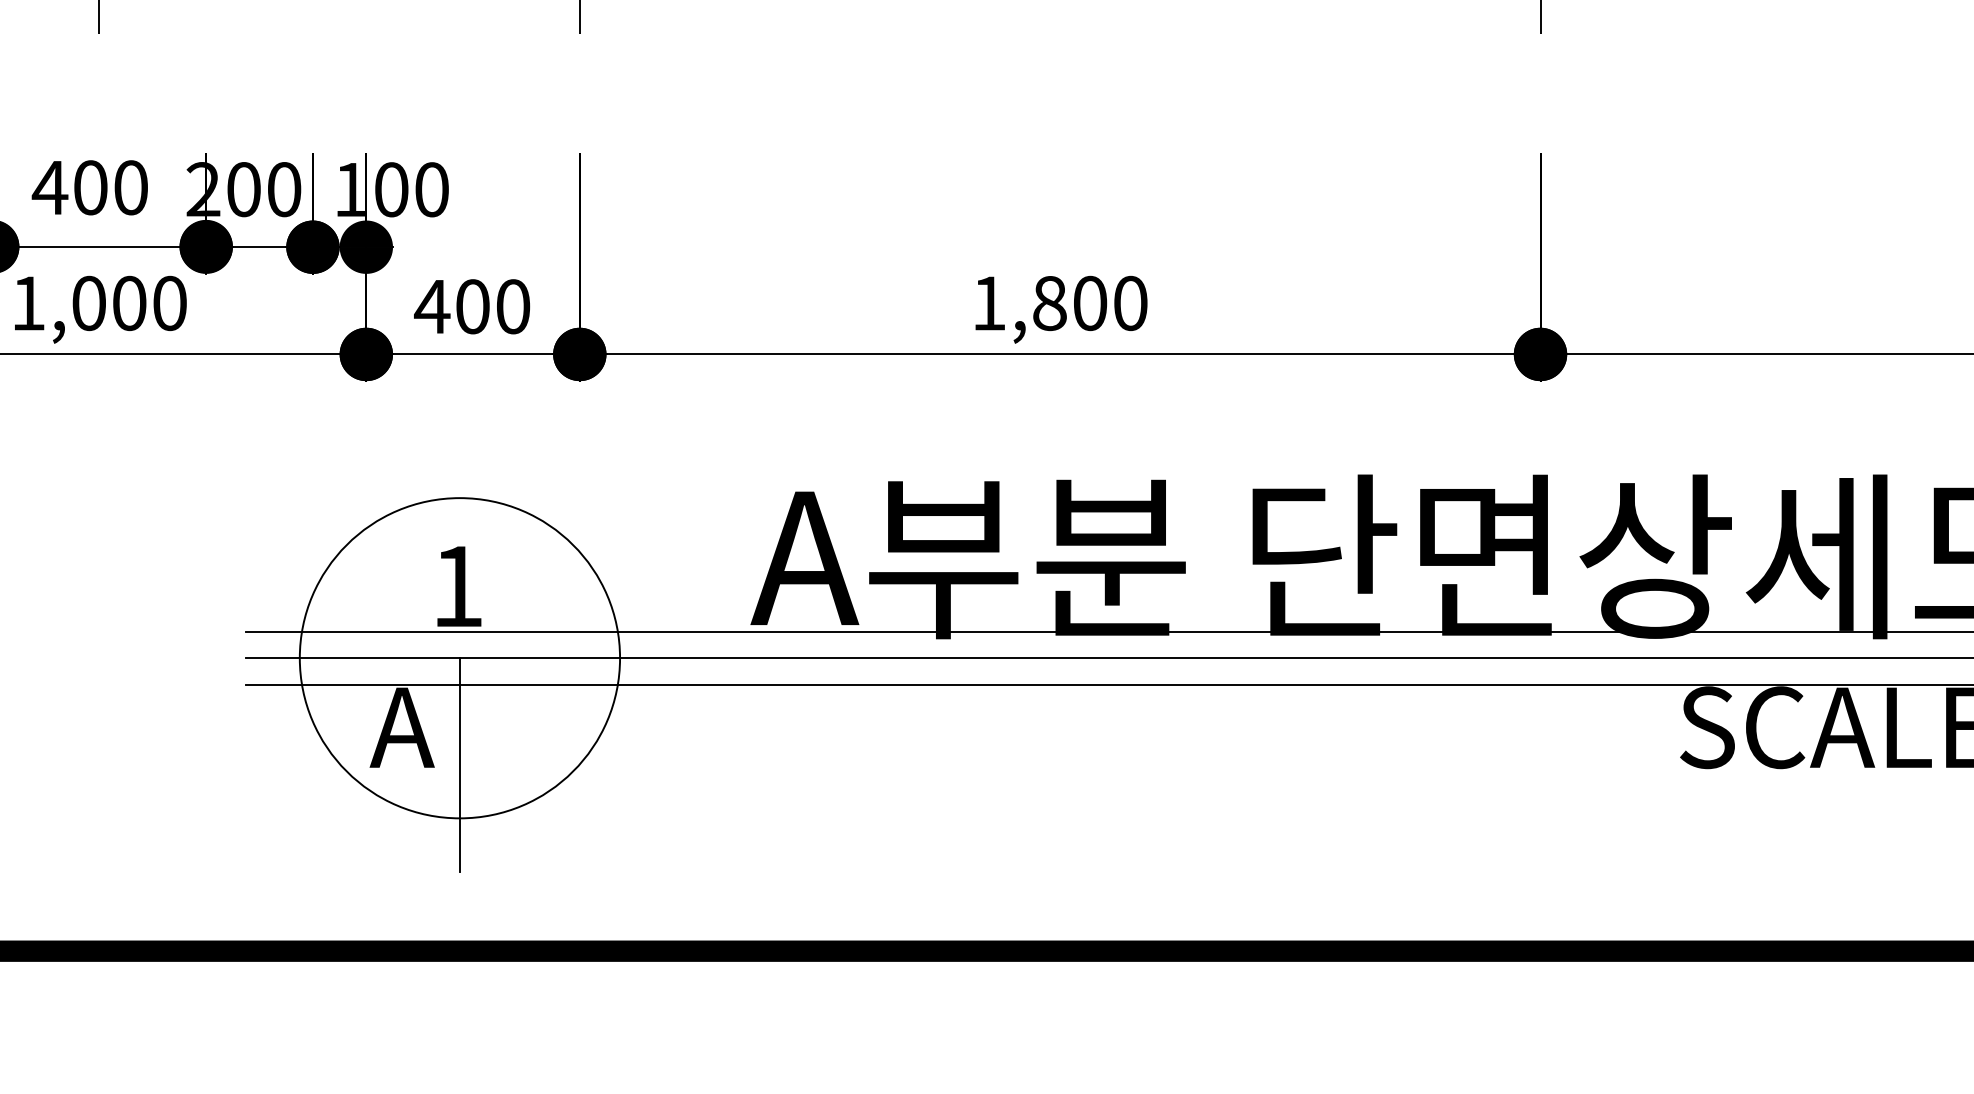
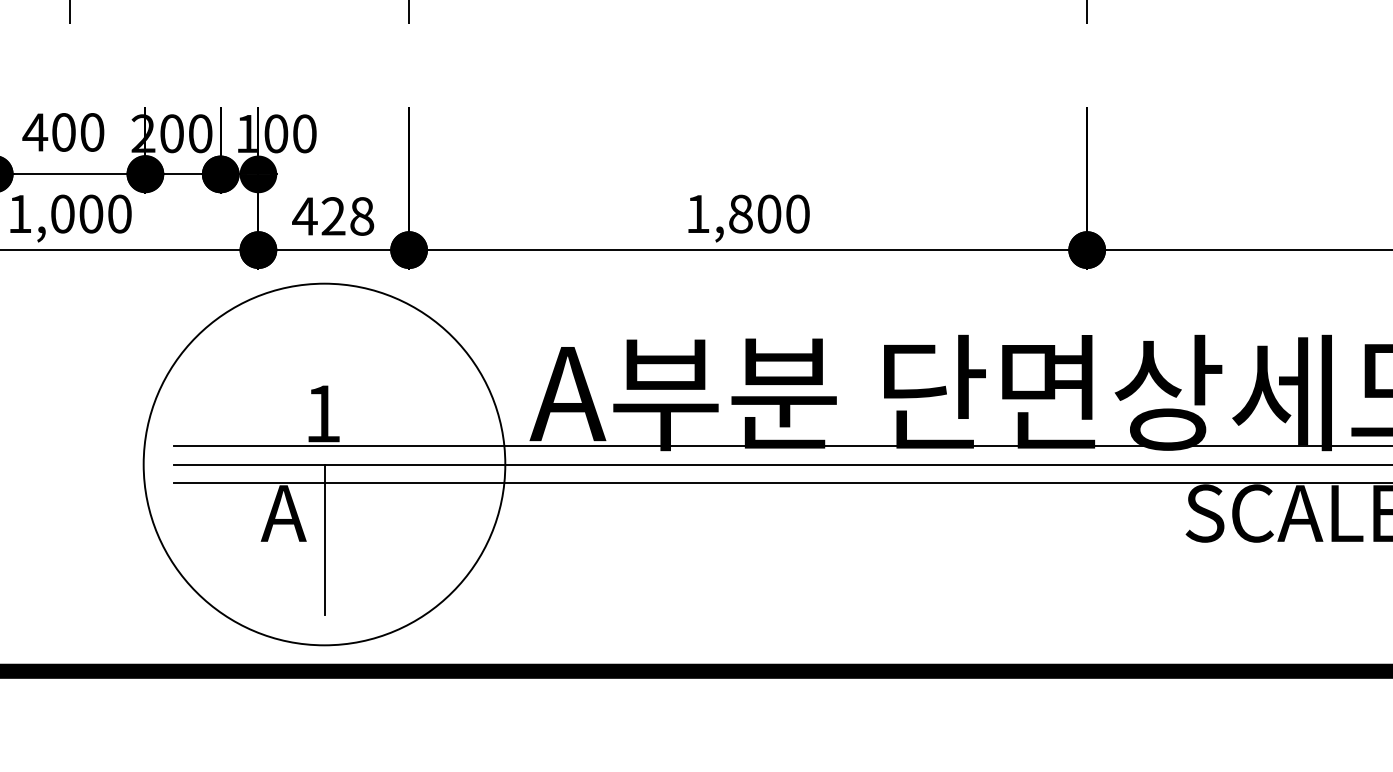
text: (493, 306) -> (348, 216), 400 -> 428
circle: (459, 658) -> (324, 464), size x1.6

